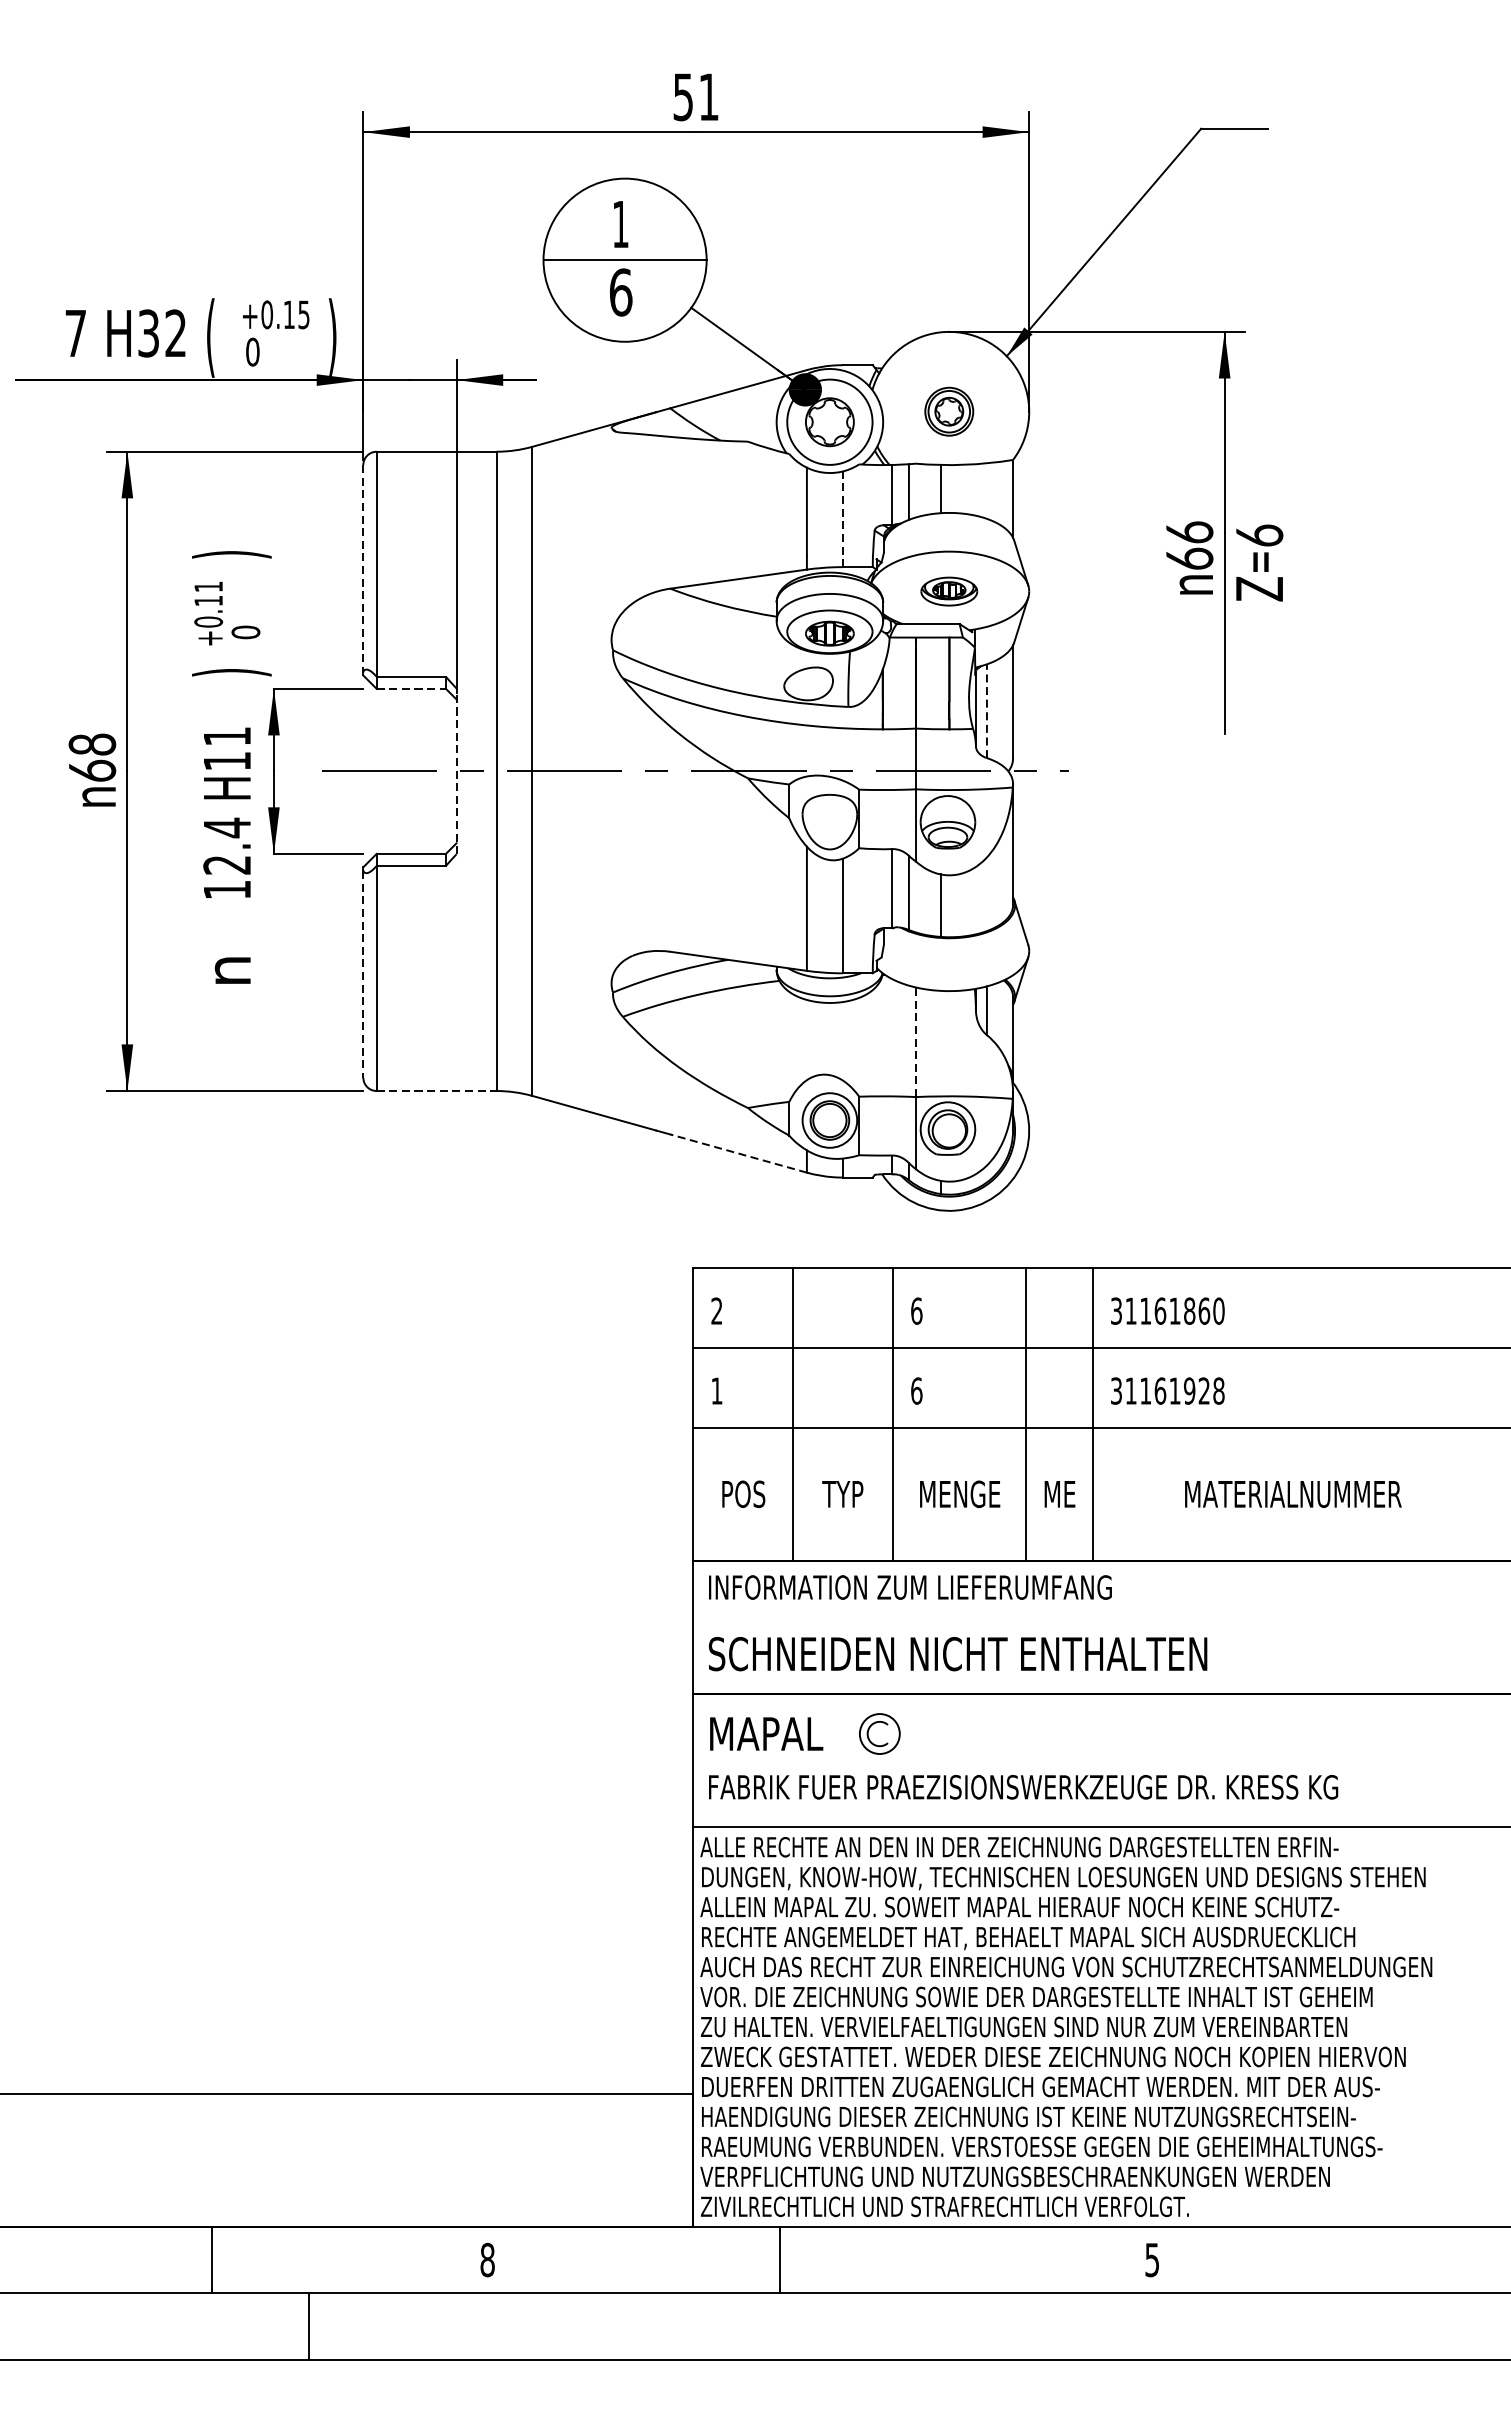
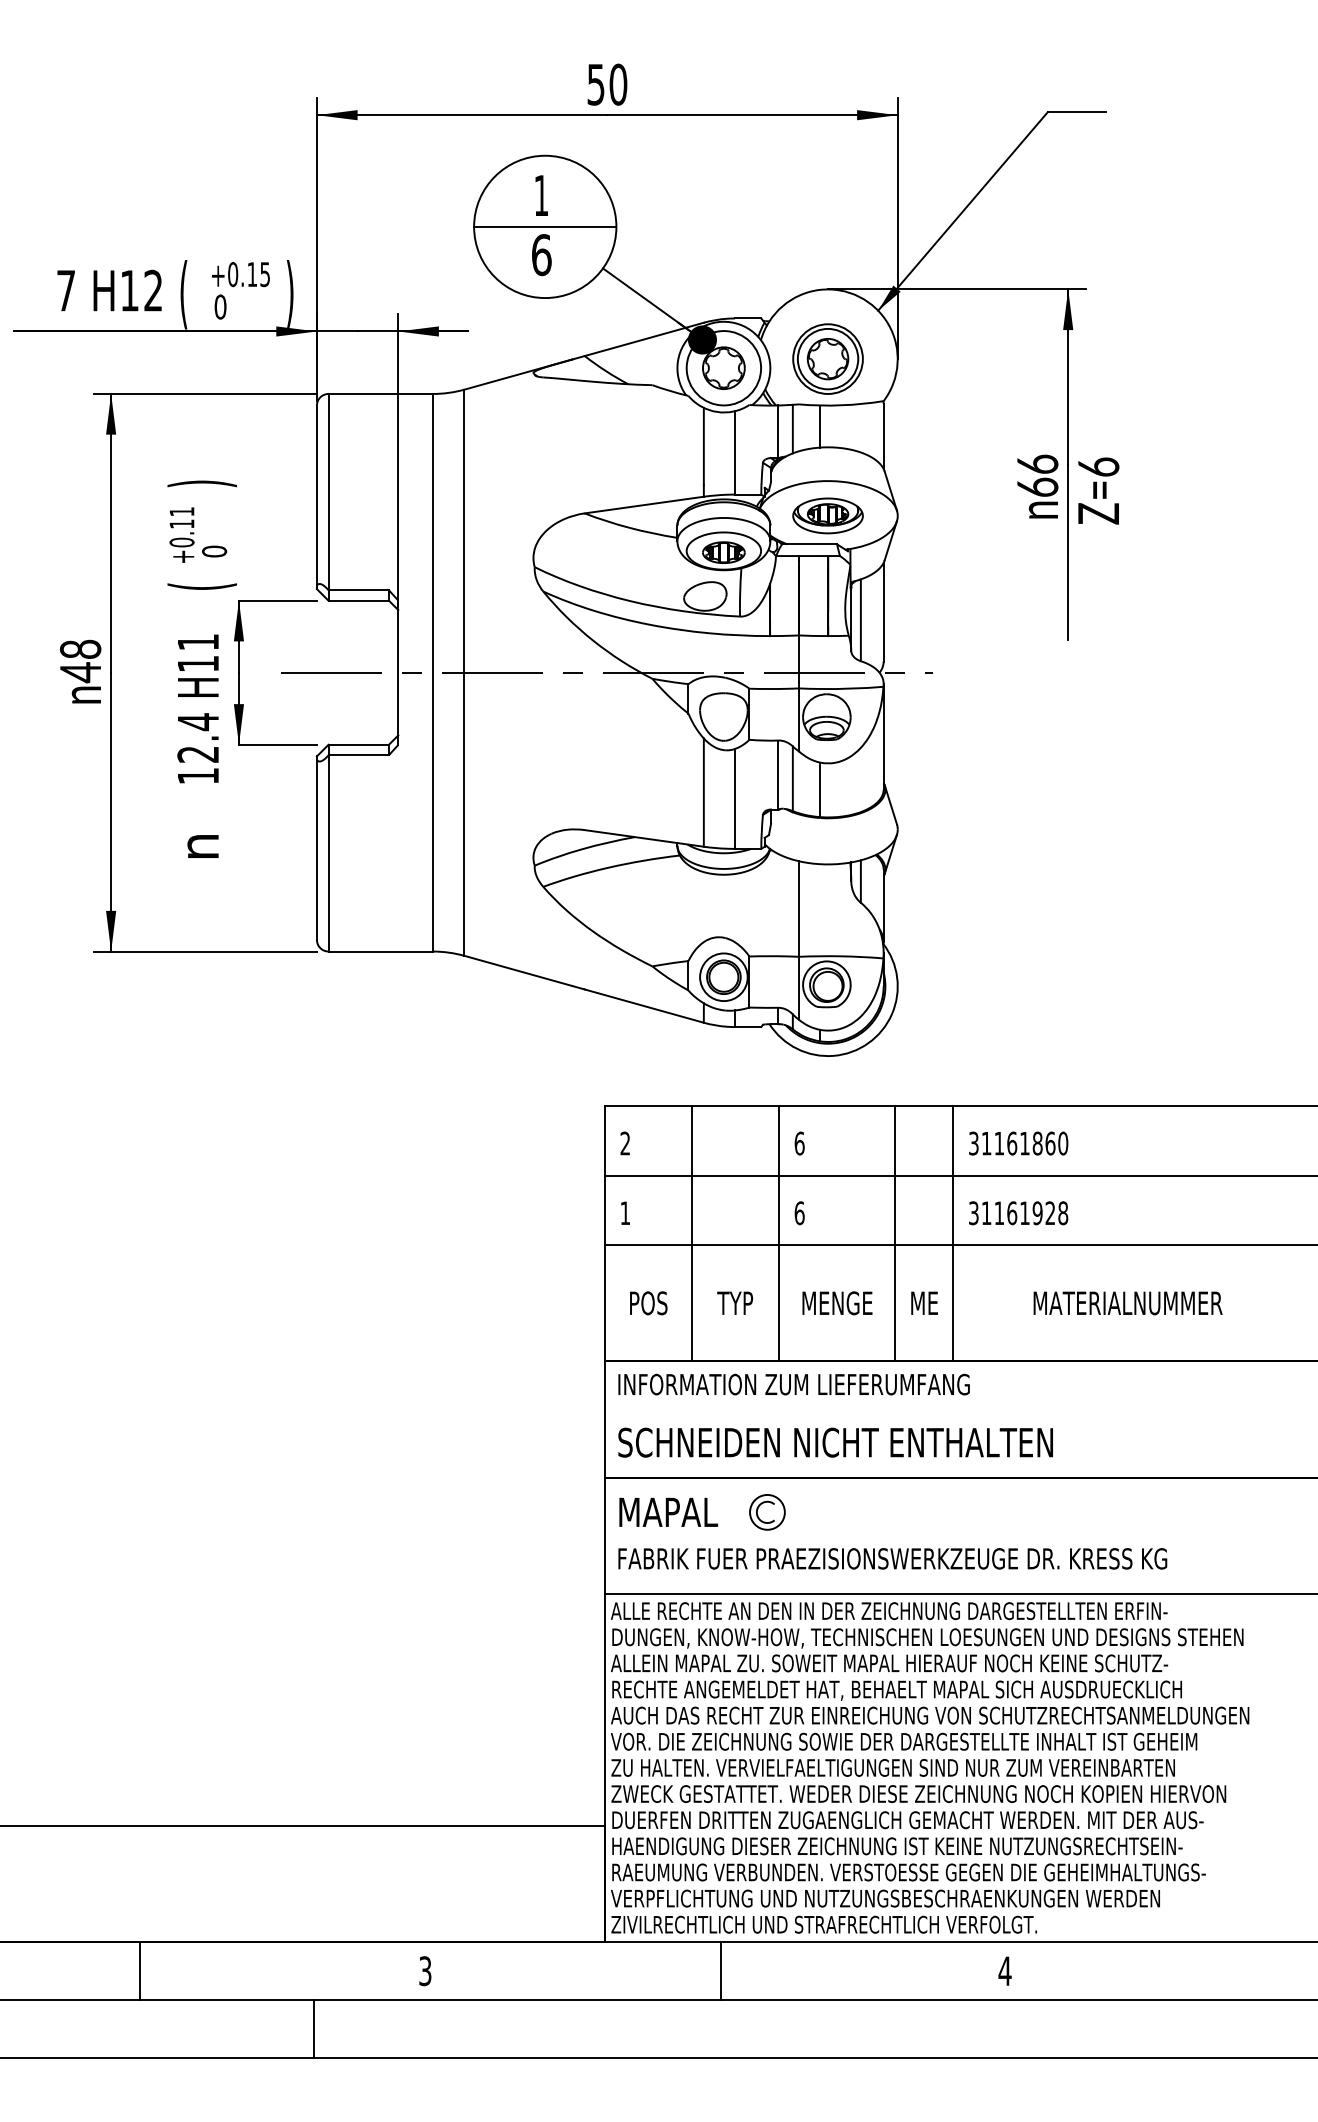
text: (709, 96) -> (618, 84), 51 -> 50
text: (148, 333) -> (129, 290), H32 -> H12
part: (948, 411) -> (827, 358), size x1.67
line: (843, 518) -> (735, 452), dashed -> solid
line: (362, 569) -> (316, 496), dashed -> solid
part: (948, 591) -> (827, 515), size x1.43
text: (230, 672) -> (201, 586), ) -> (
line: (412, 688) -> (359, 600), dashed -> solid
line: (986, 711) -> (860, 620), dashed -> solid
text: (92, 771) -> (80, 672), 68 -> 48
line: (456, 771) -> (398, 672), dashed -> solid
line: (362, 975) -> (316, 850), dashed -> solid
line: (916, 1042) -> (799, 909), dashed -> solid
line: (437, 1090) -> (381, 951), dashed -> solid
line: (738, 1154) -> (644, 1006), dashed -> solid
line: (212, 2260) -> (140, 1971), moved
text: (487, 2260) -> (425, 1971), 8 -> 3
line: (779, 2260) -> (720, 1971), moved
text: (1151, 2260) -> (1004, 1971), 5 -> 4
line: (308, 2326) -> (314, 2029), moved

